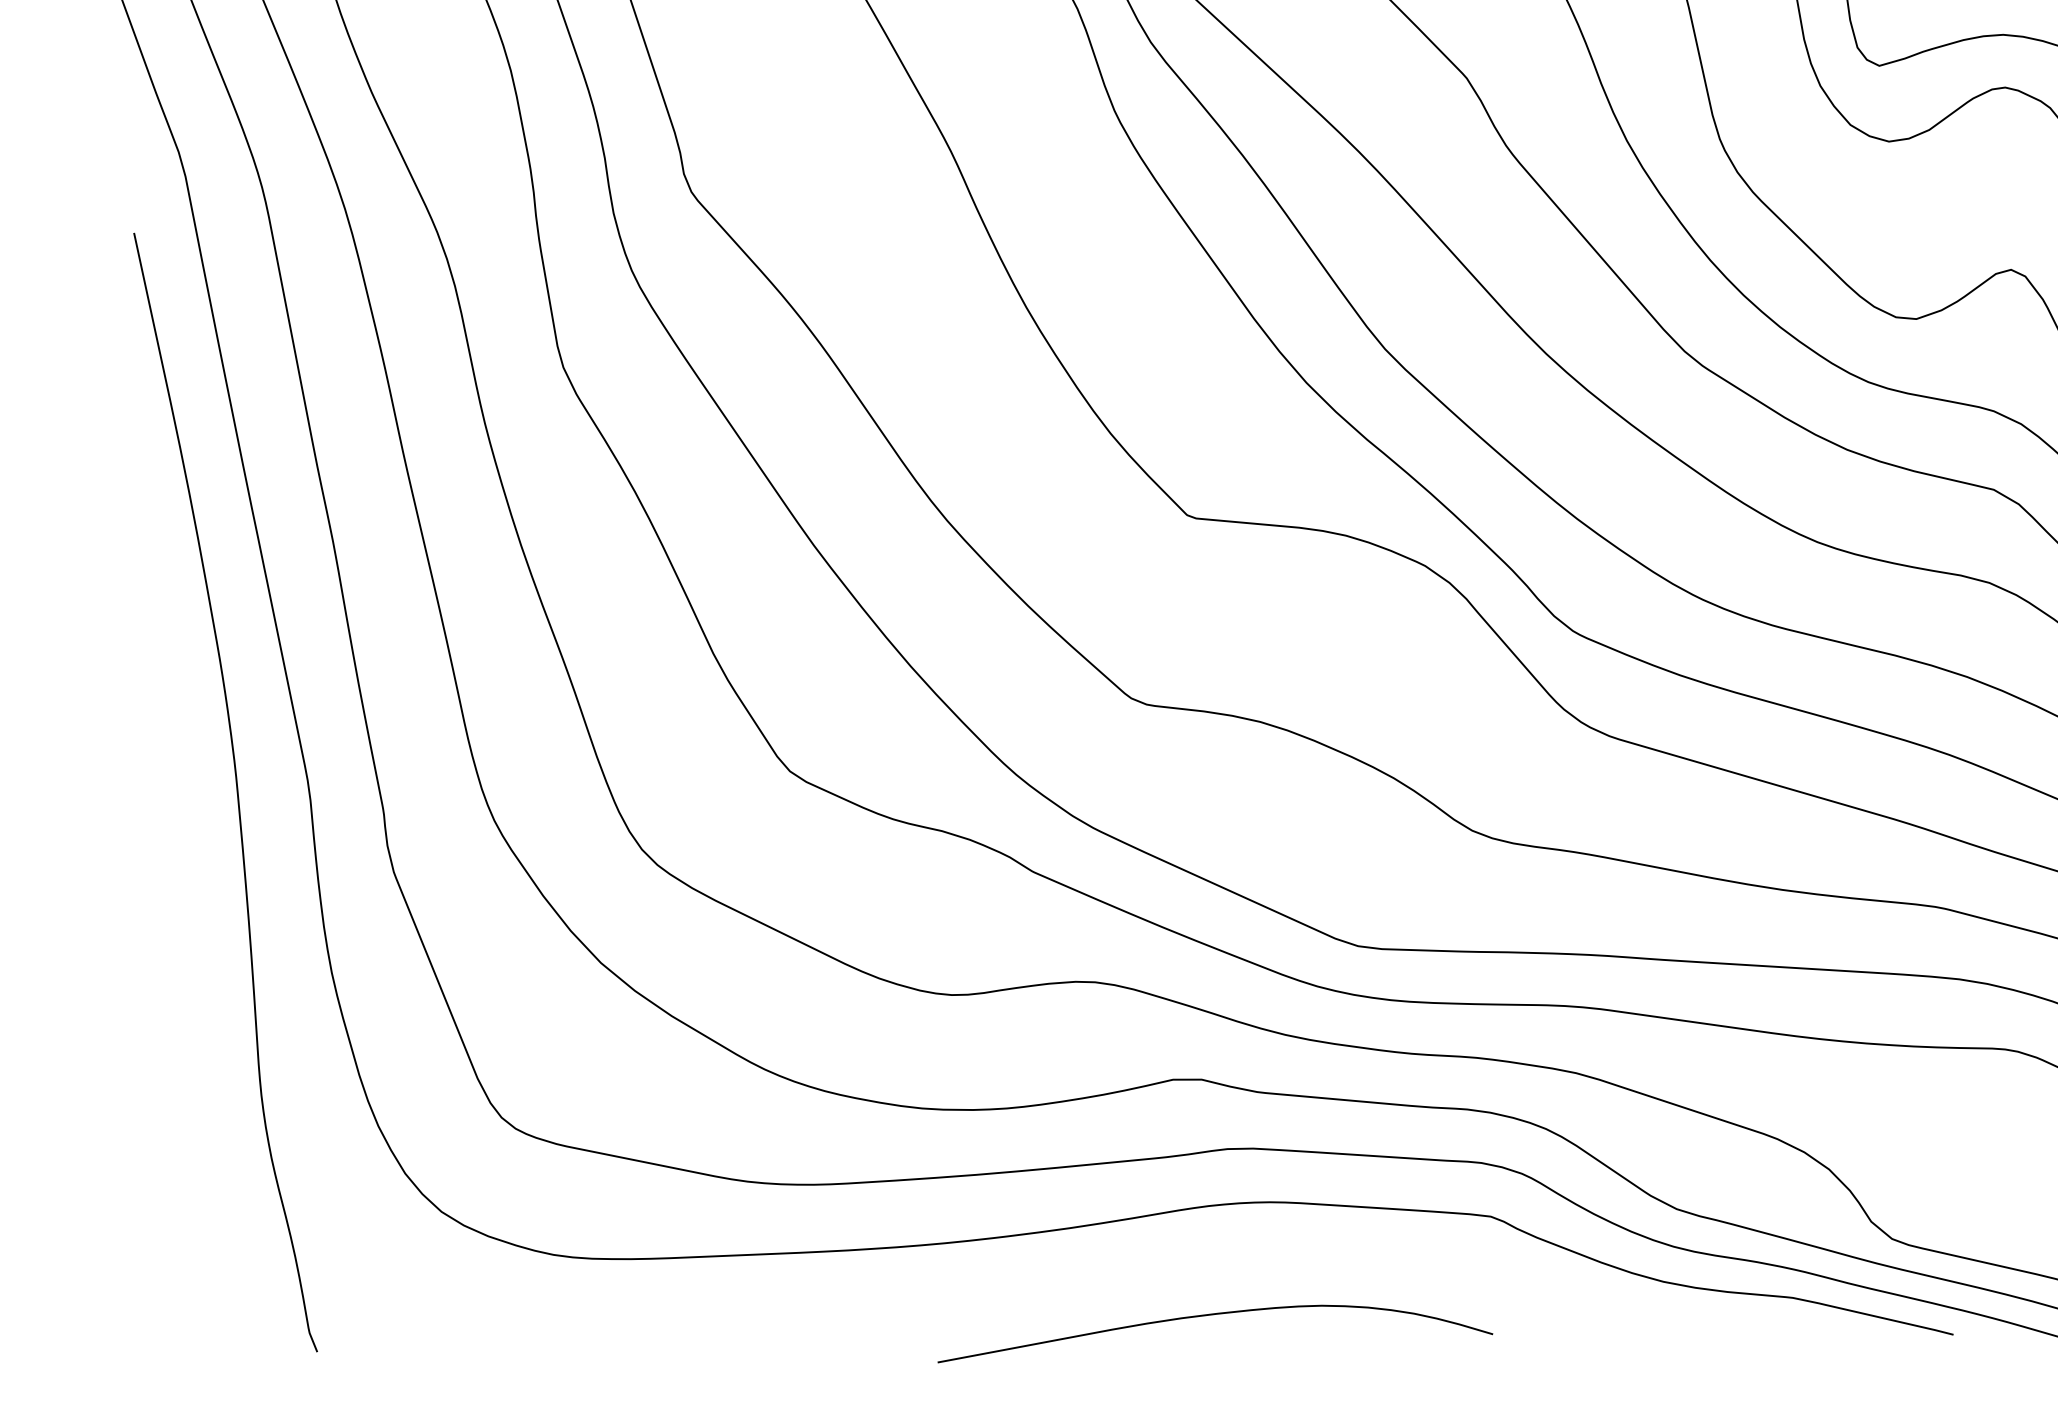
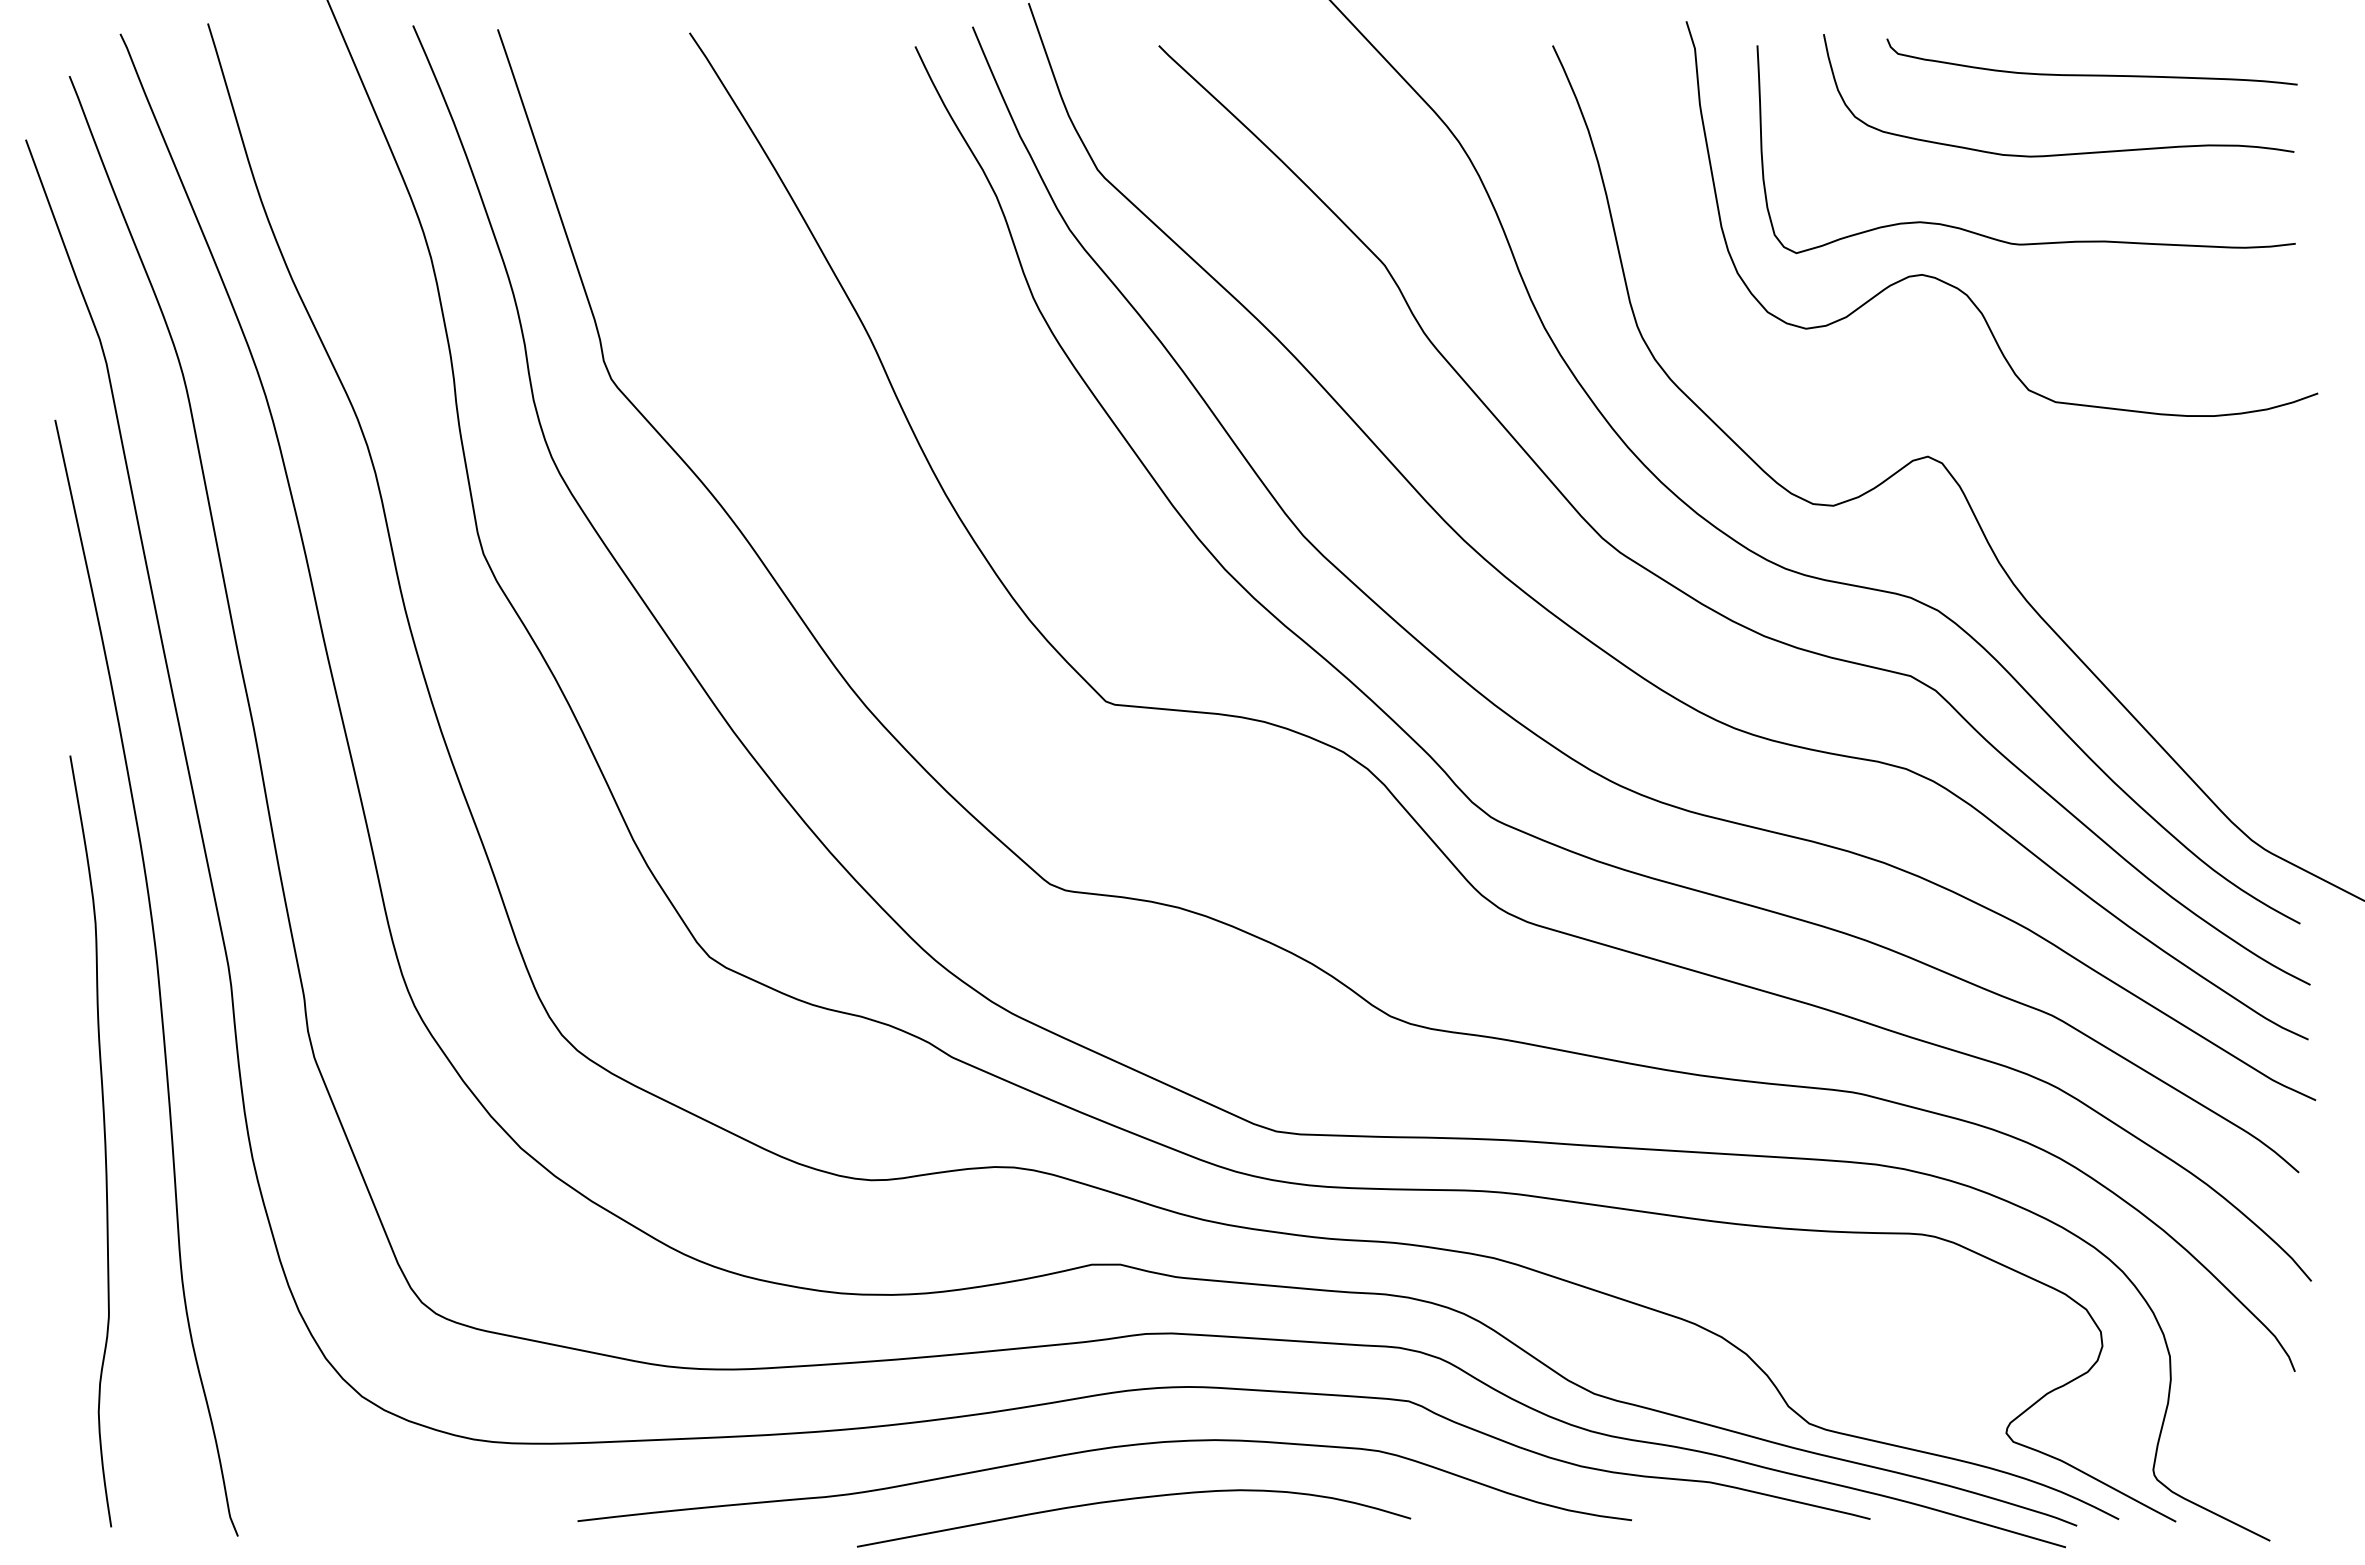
curve: (183, 956) -> (104, 1141), added
curve: (1181, 1265) -> (1100, 1450), added

